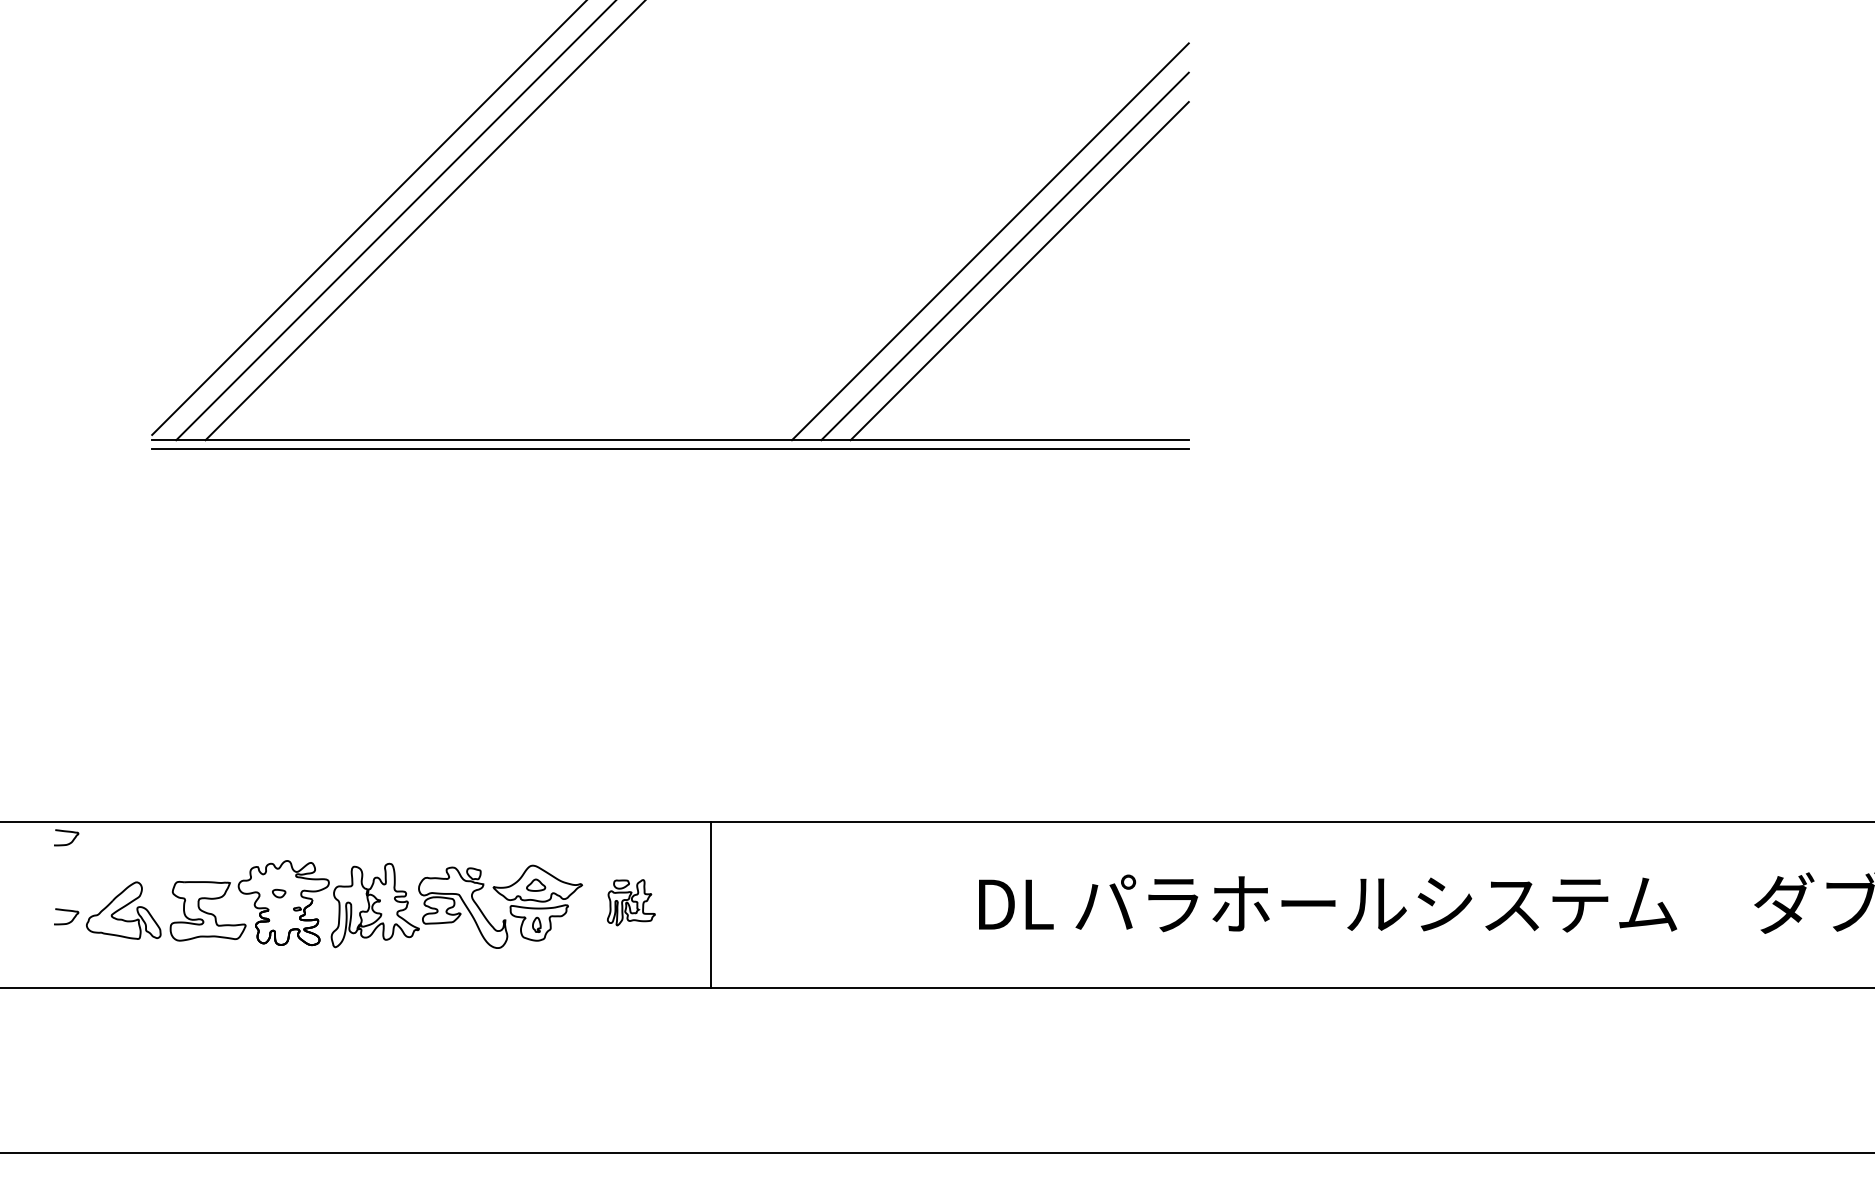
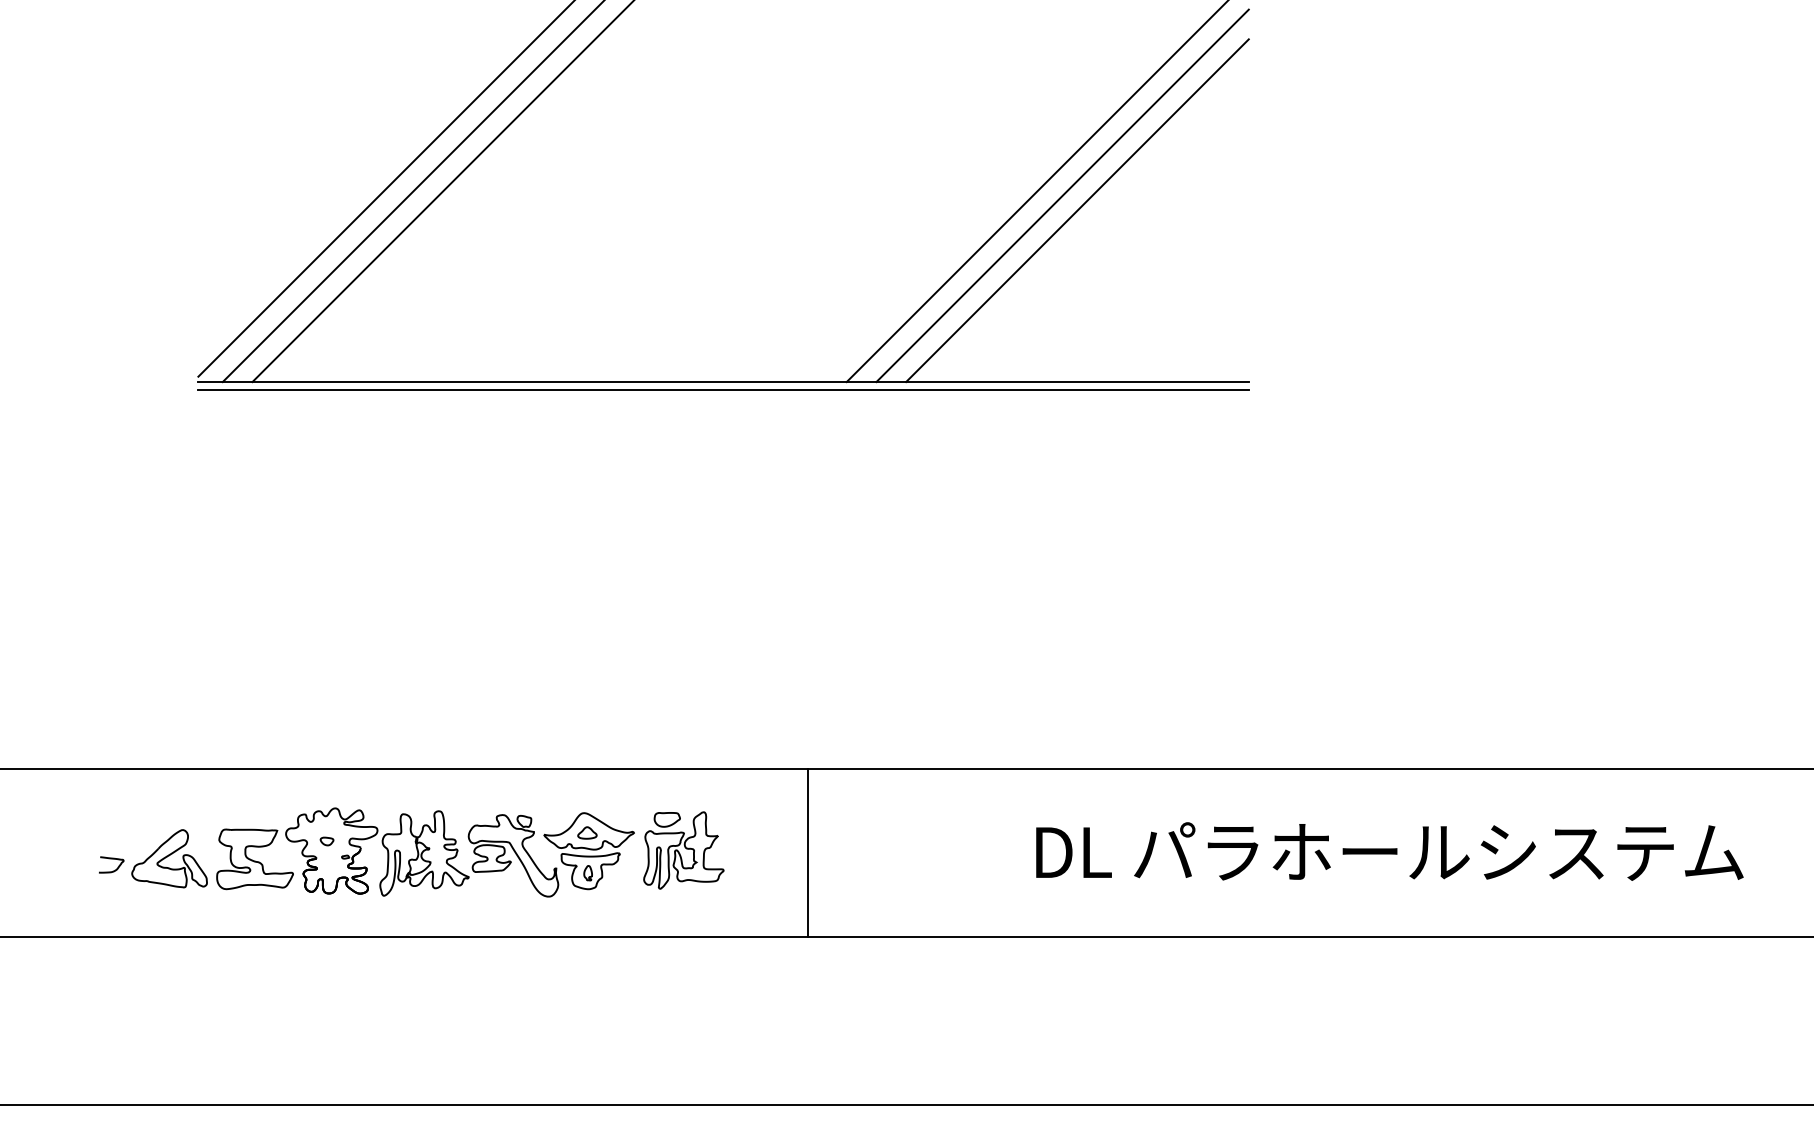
curve: (66, 832) -> (111, 779), removed
part: (631, 902) -> (684, 850), size x1.67
line: (711, 904) -> (807, 852), moved

